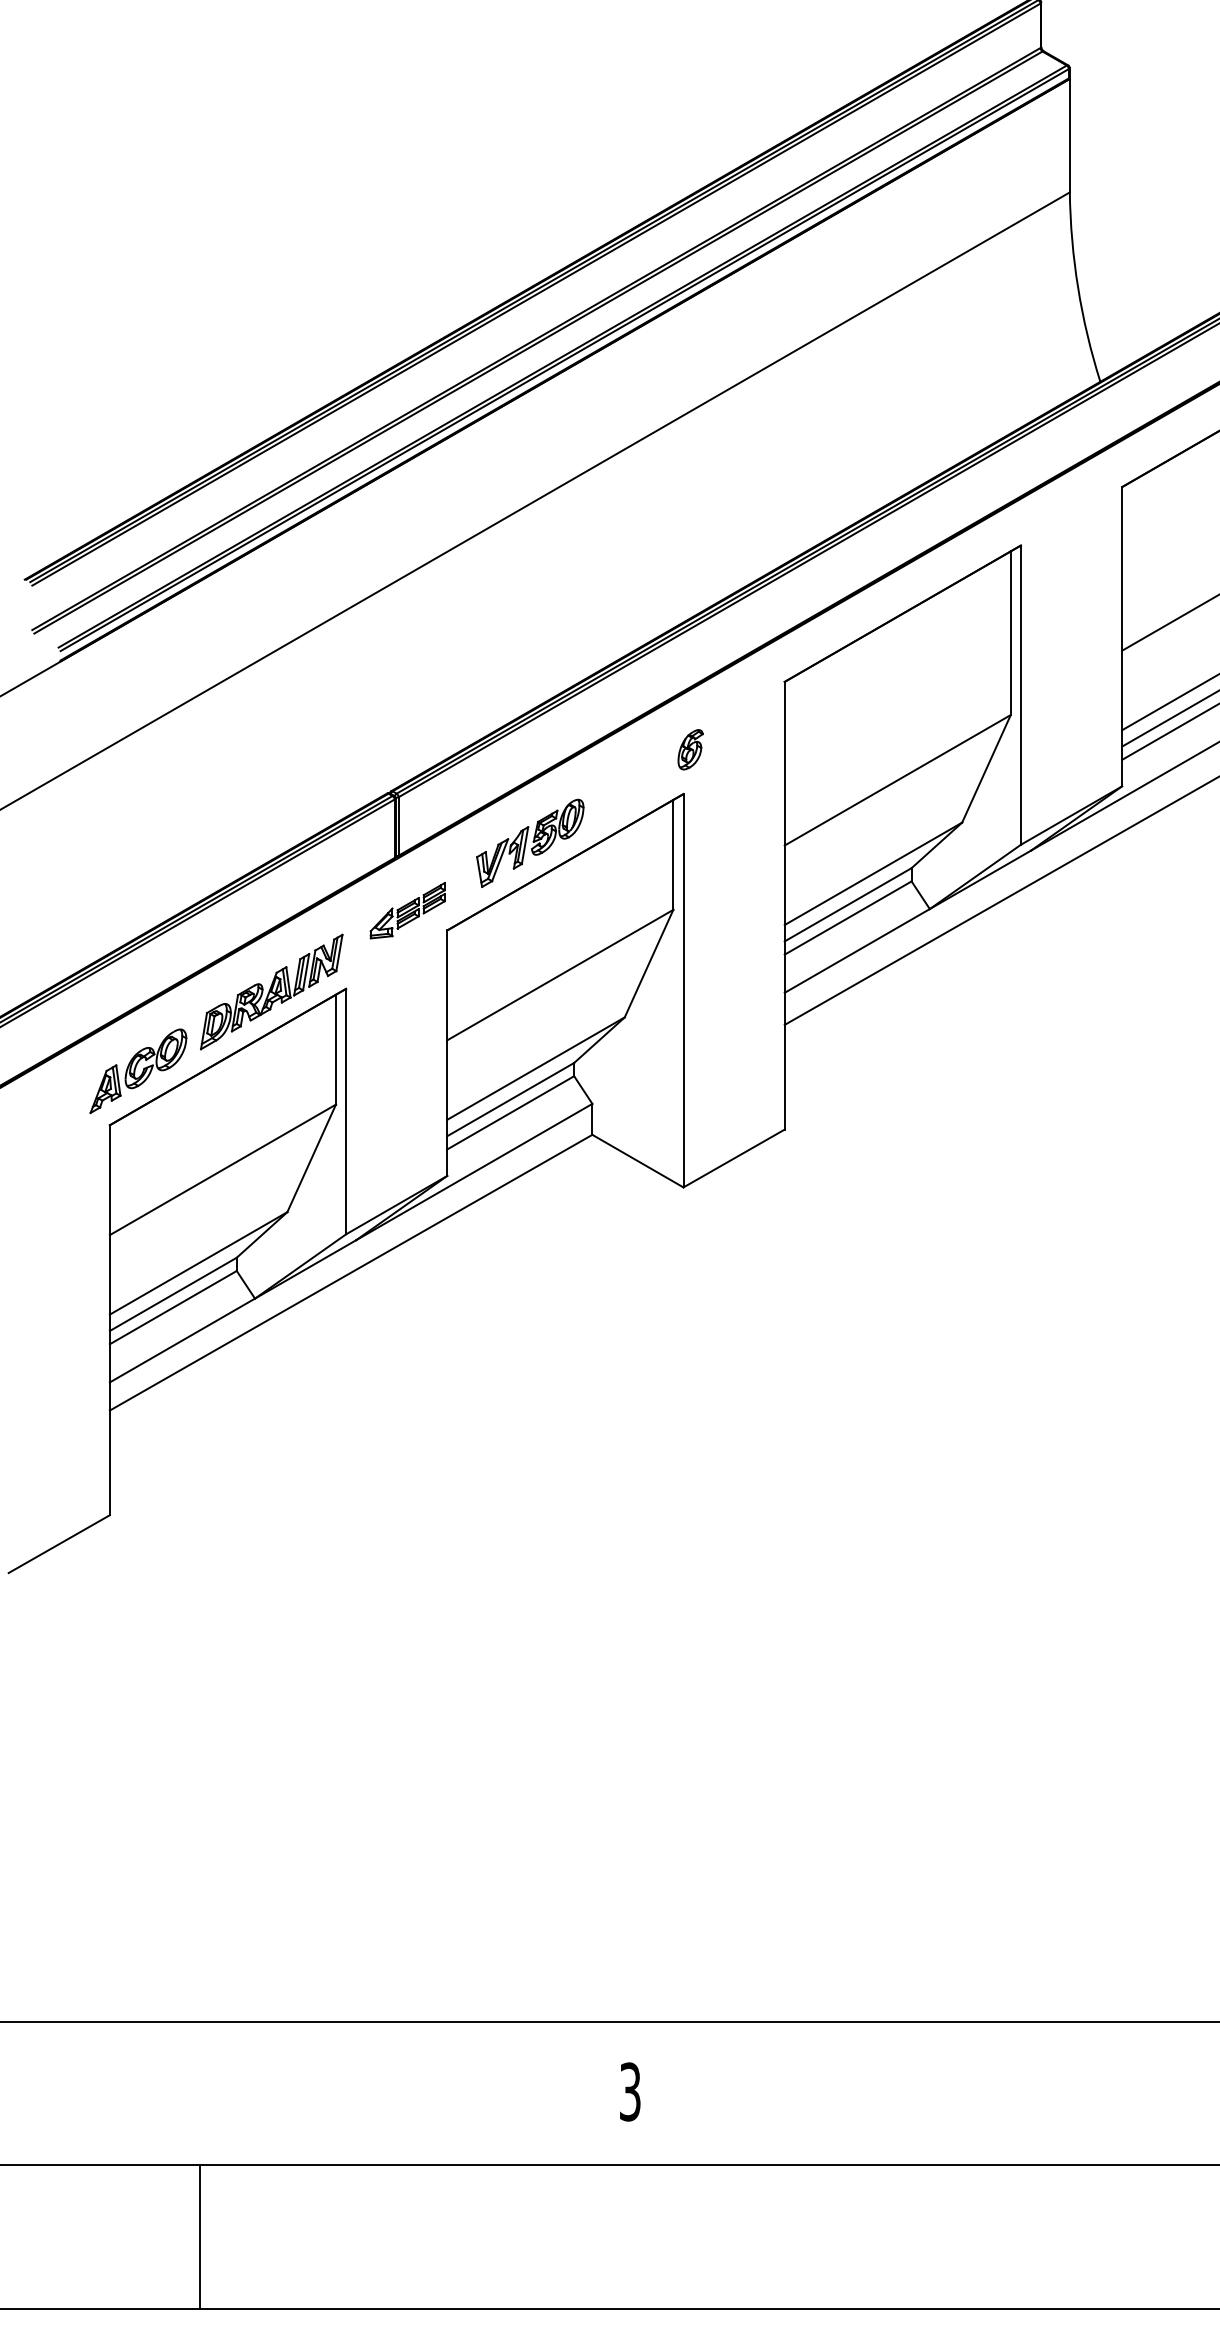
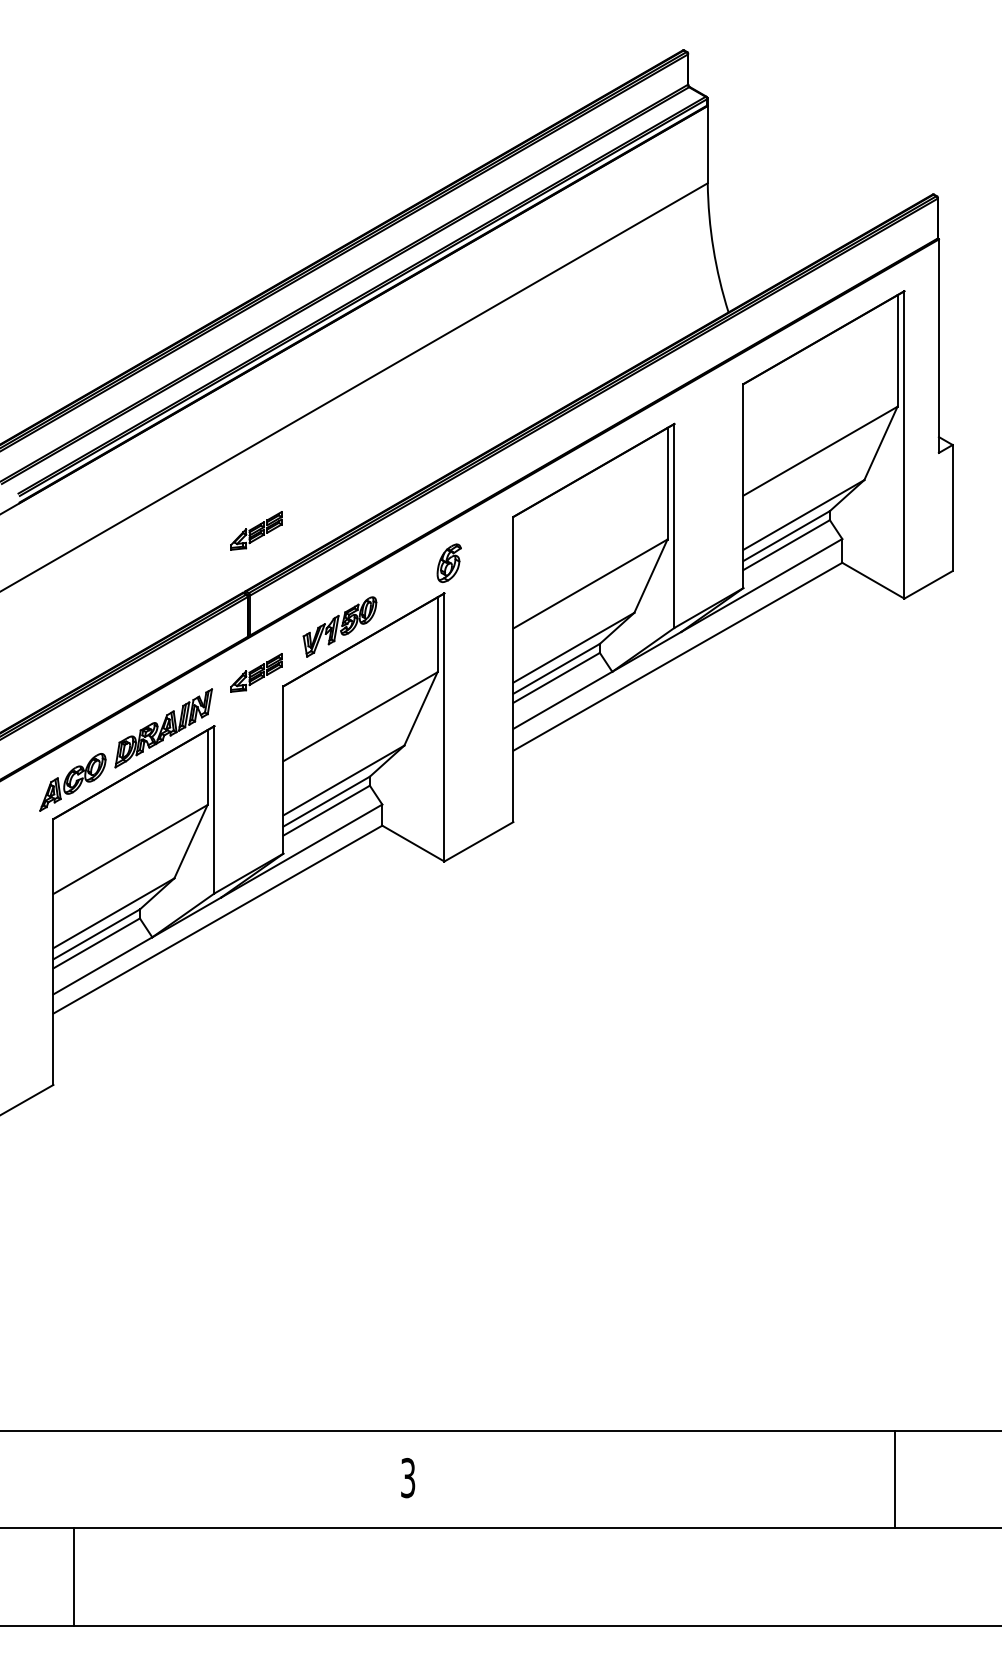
part: (407, 701) -> (256, 530), added
part: (690, 748) -> (449, 562), size x1.4
line: (199, 2236) -> (73, 1576), moved

